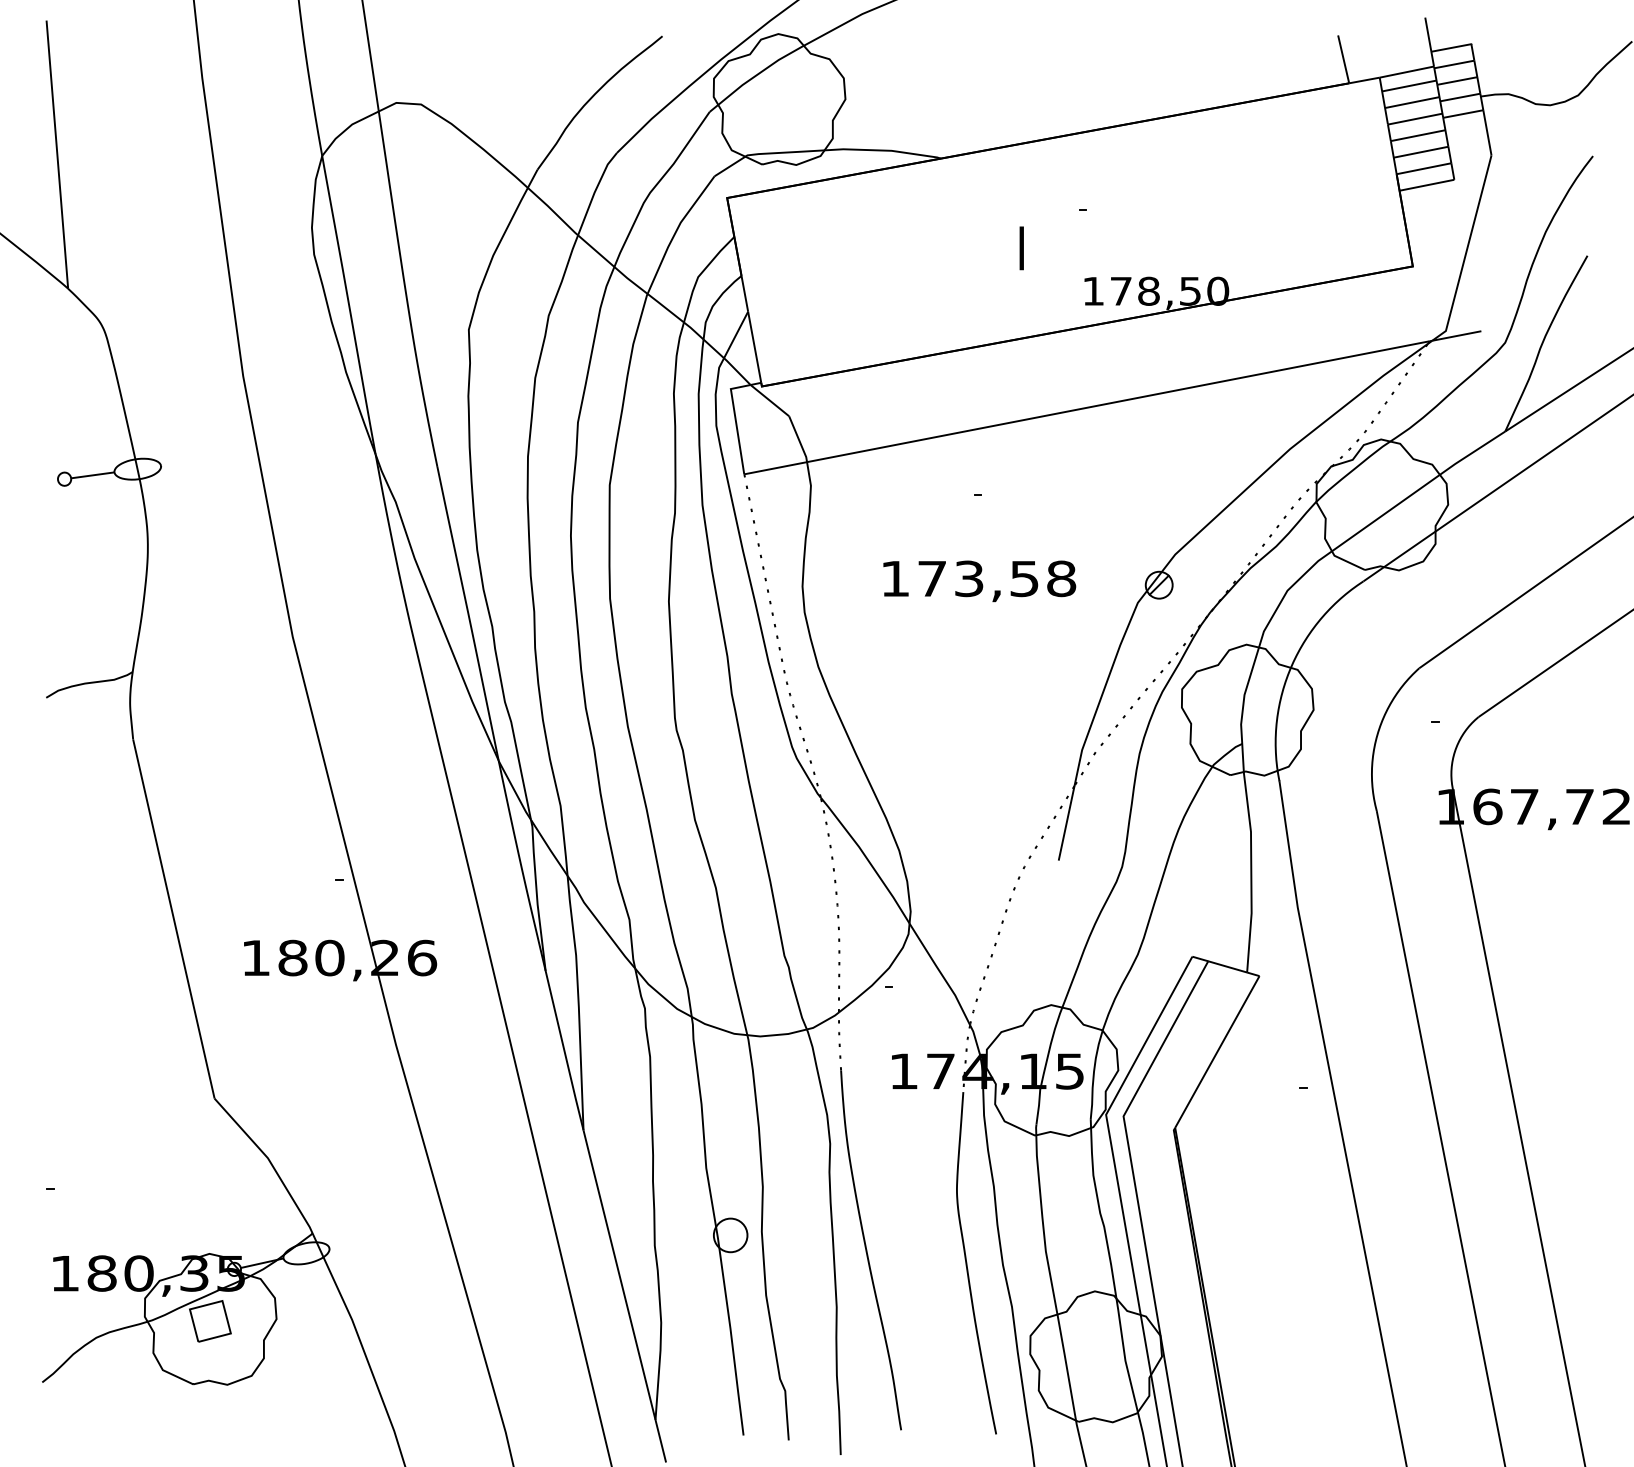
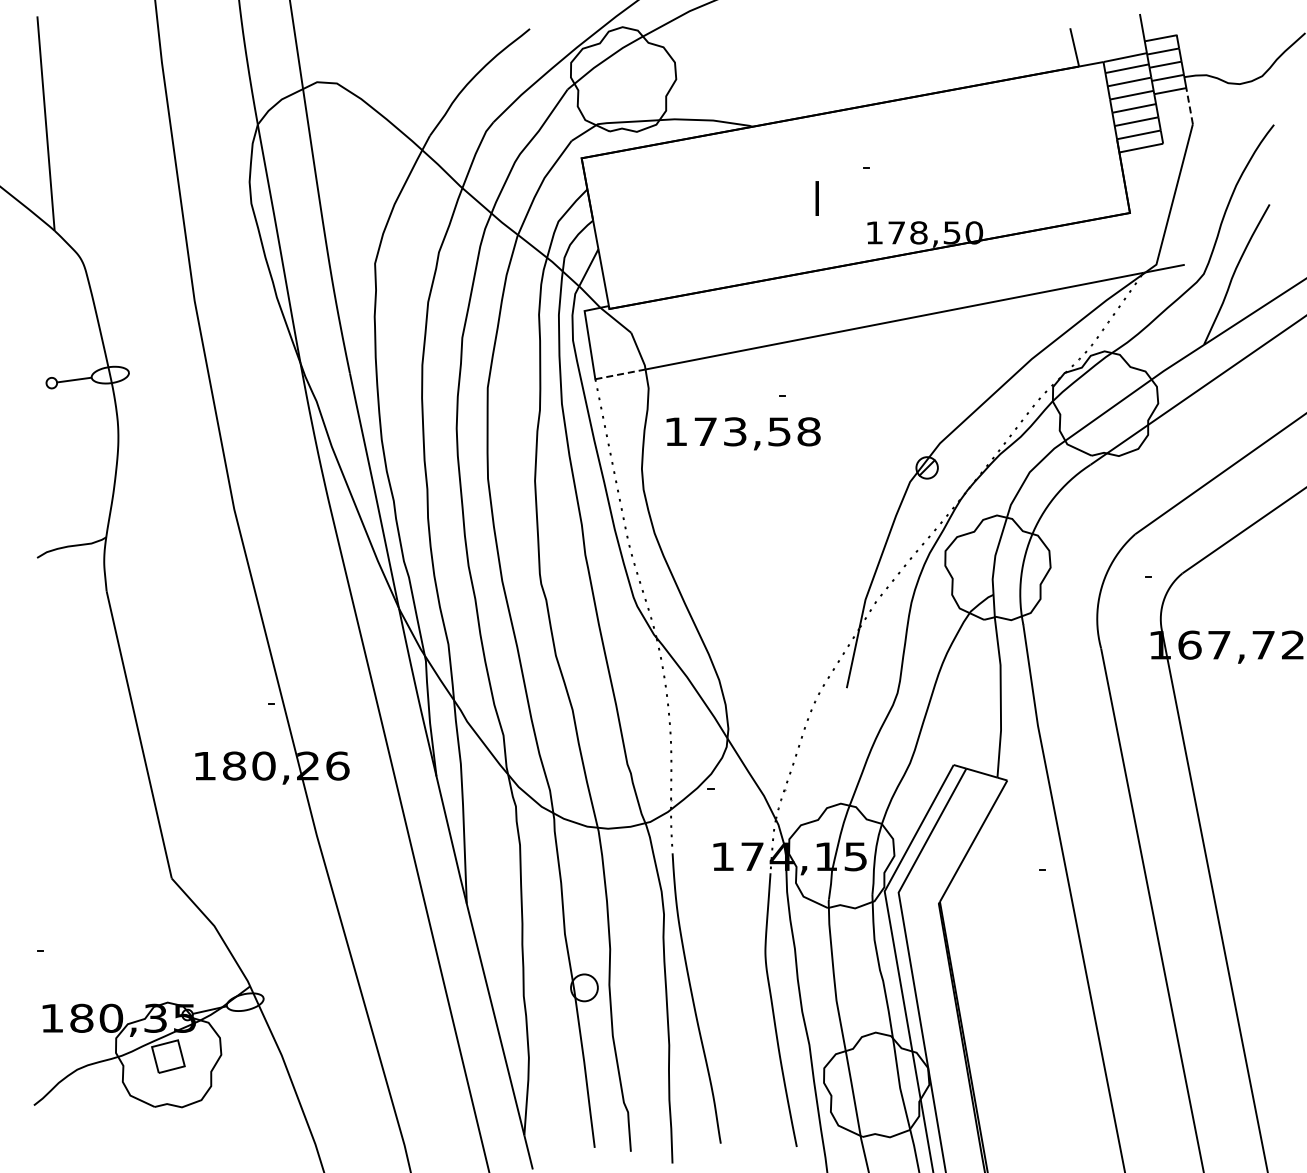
line: (1487, 132) -> (1189, 105), solid -> dashed
line: (775, 468) -> (620, 374), solid -> dashed
text: (979, 580) -> (743, 433), moved

